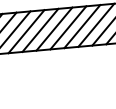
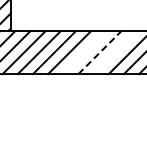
line: (81, 26) -> (114, 52), removed
line: (68, 27) -> (100, 52), solid -> dashed
line: (54, 28) -> (84, 52), removed

